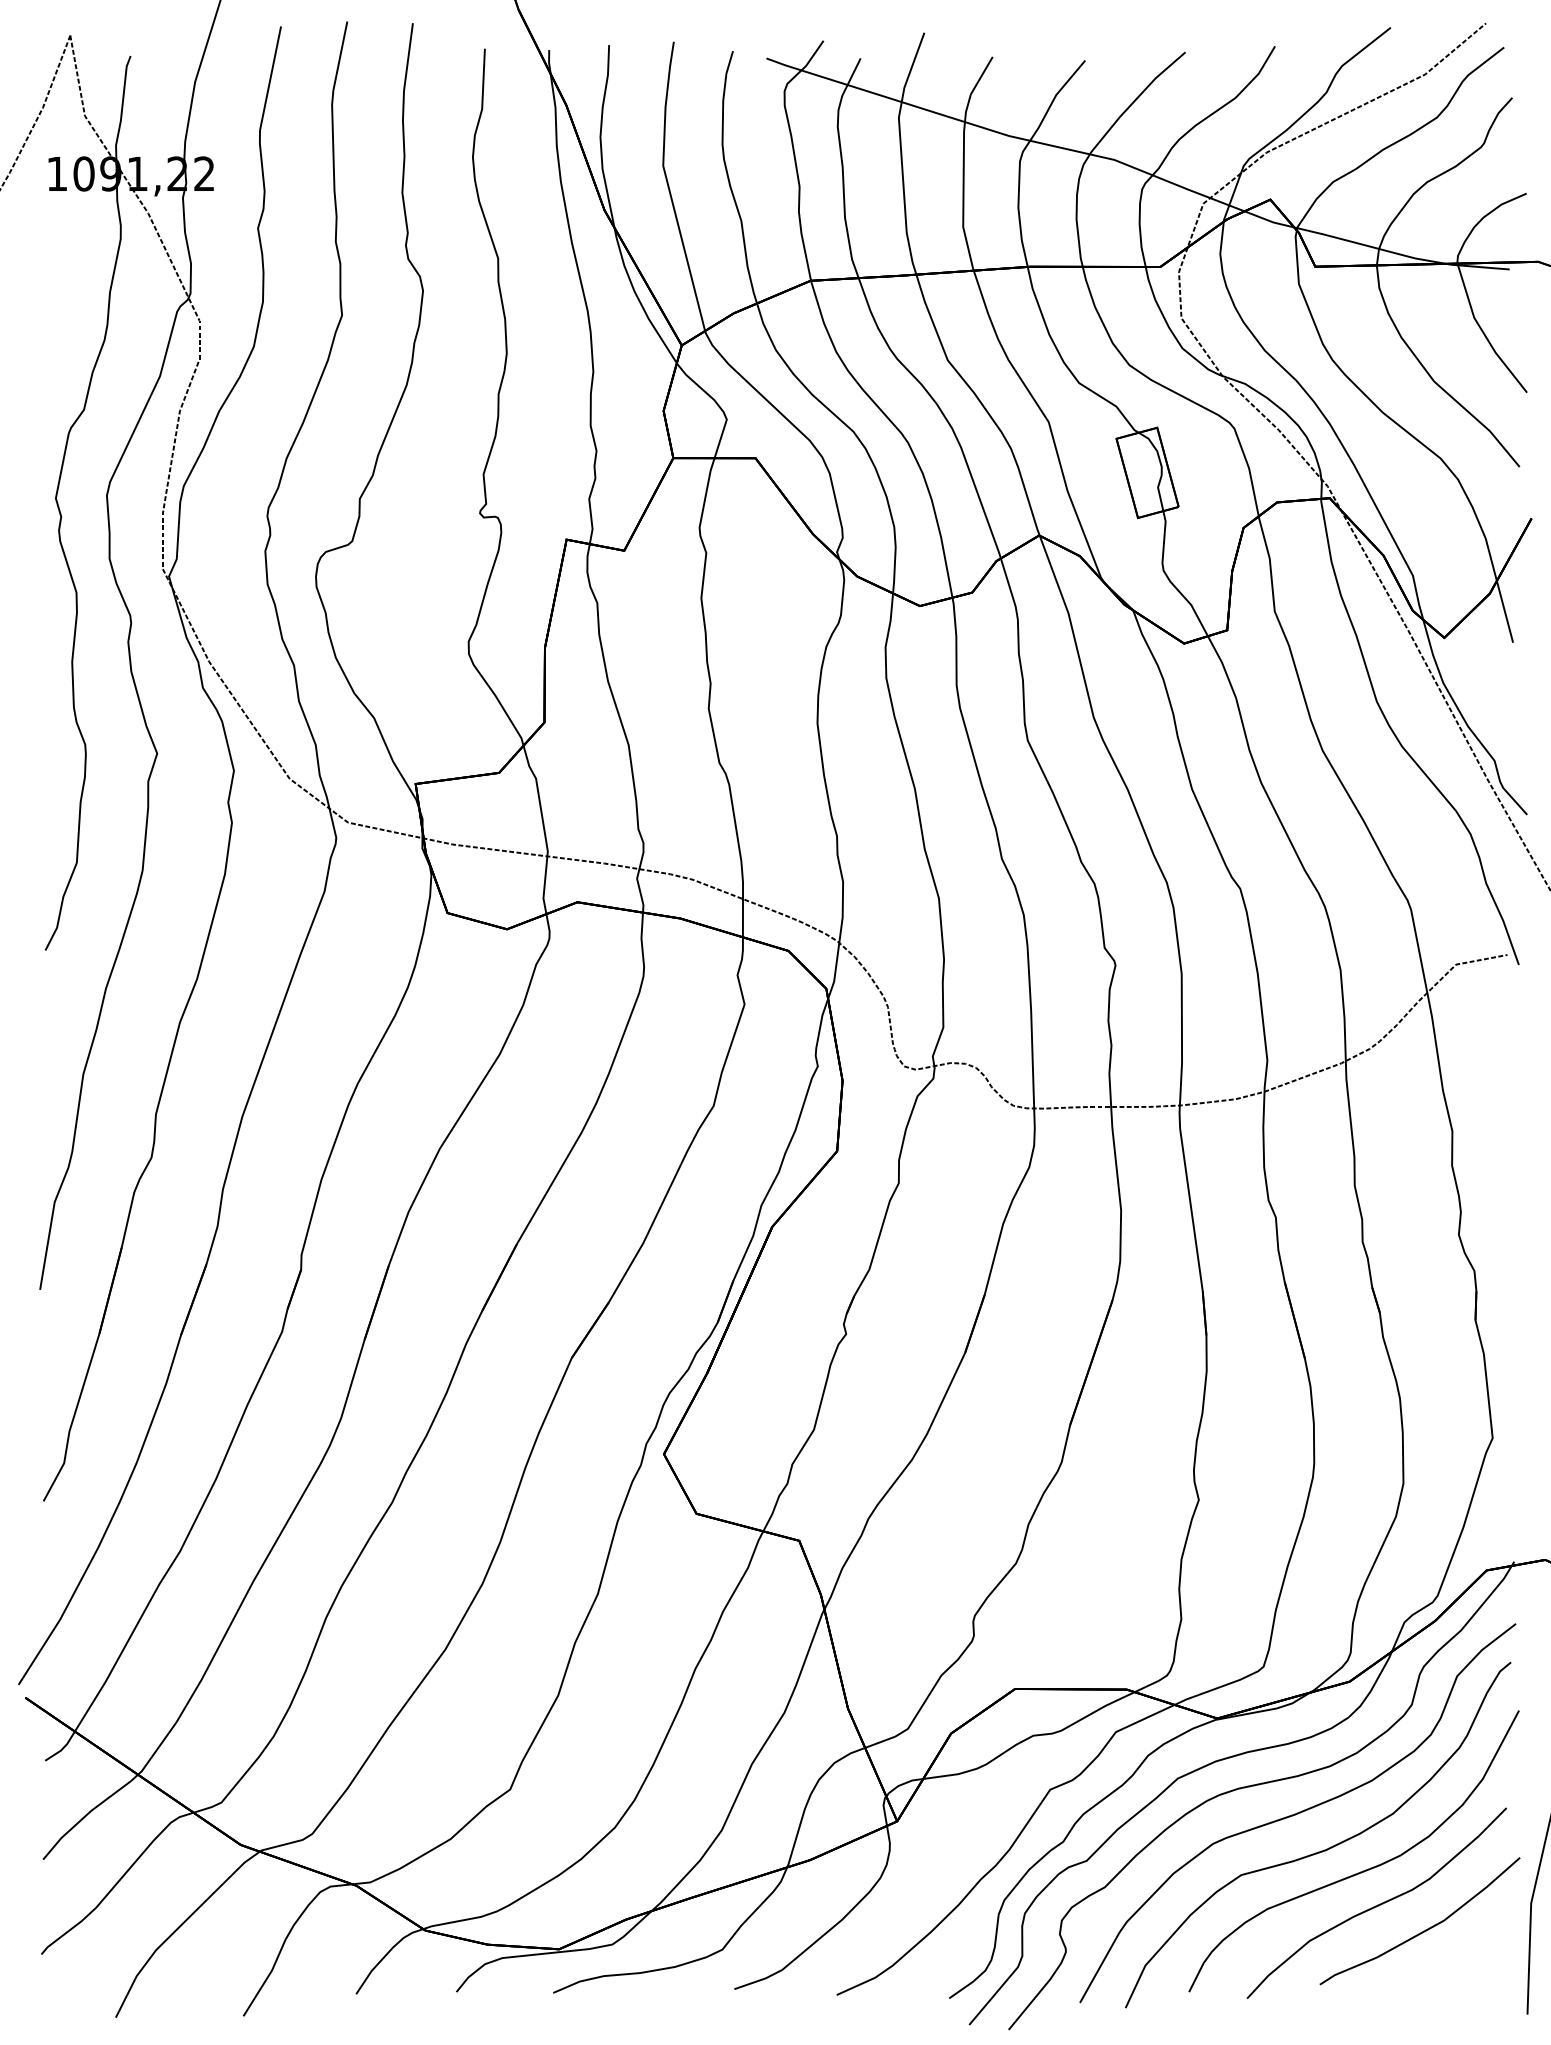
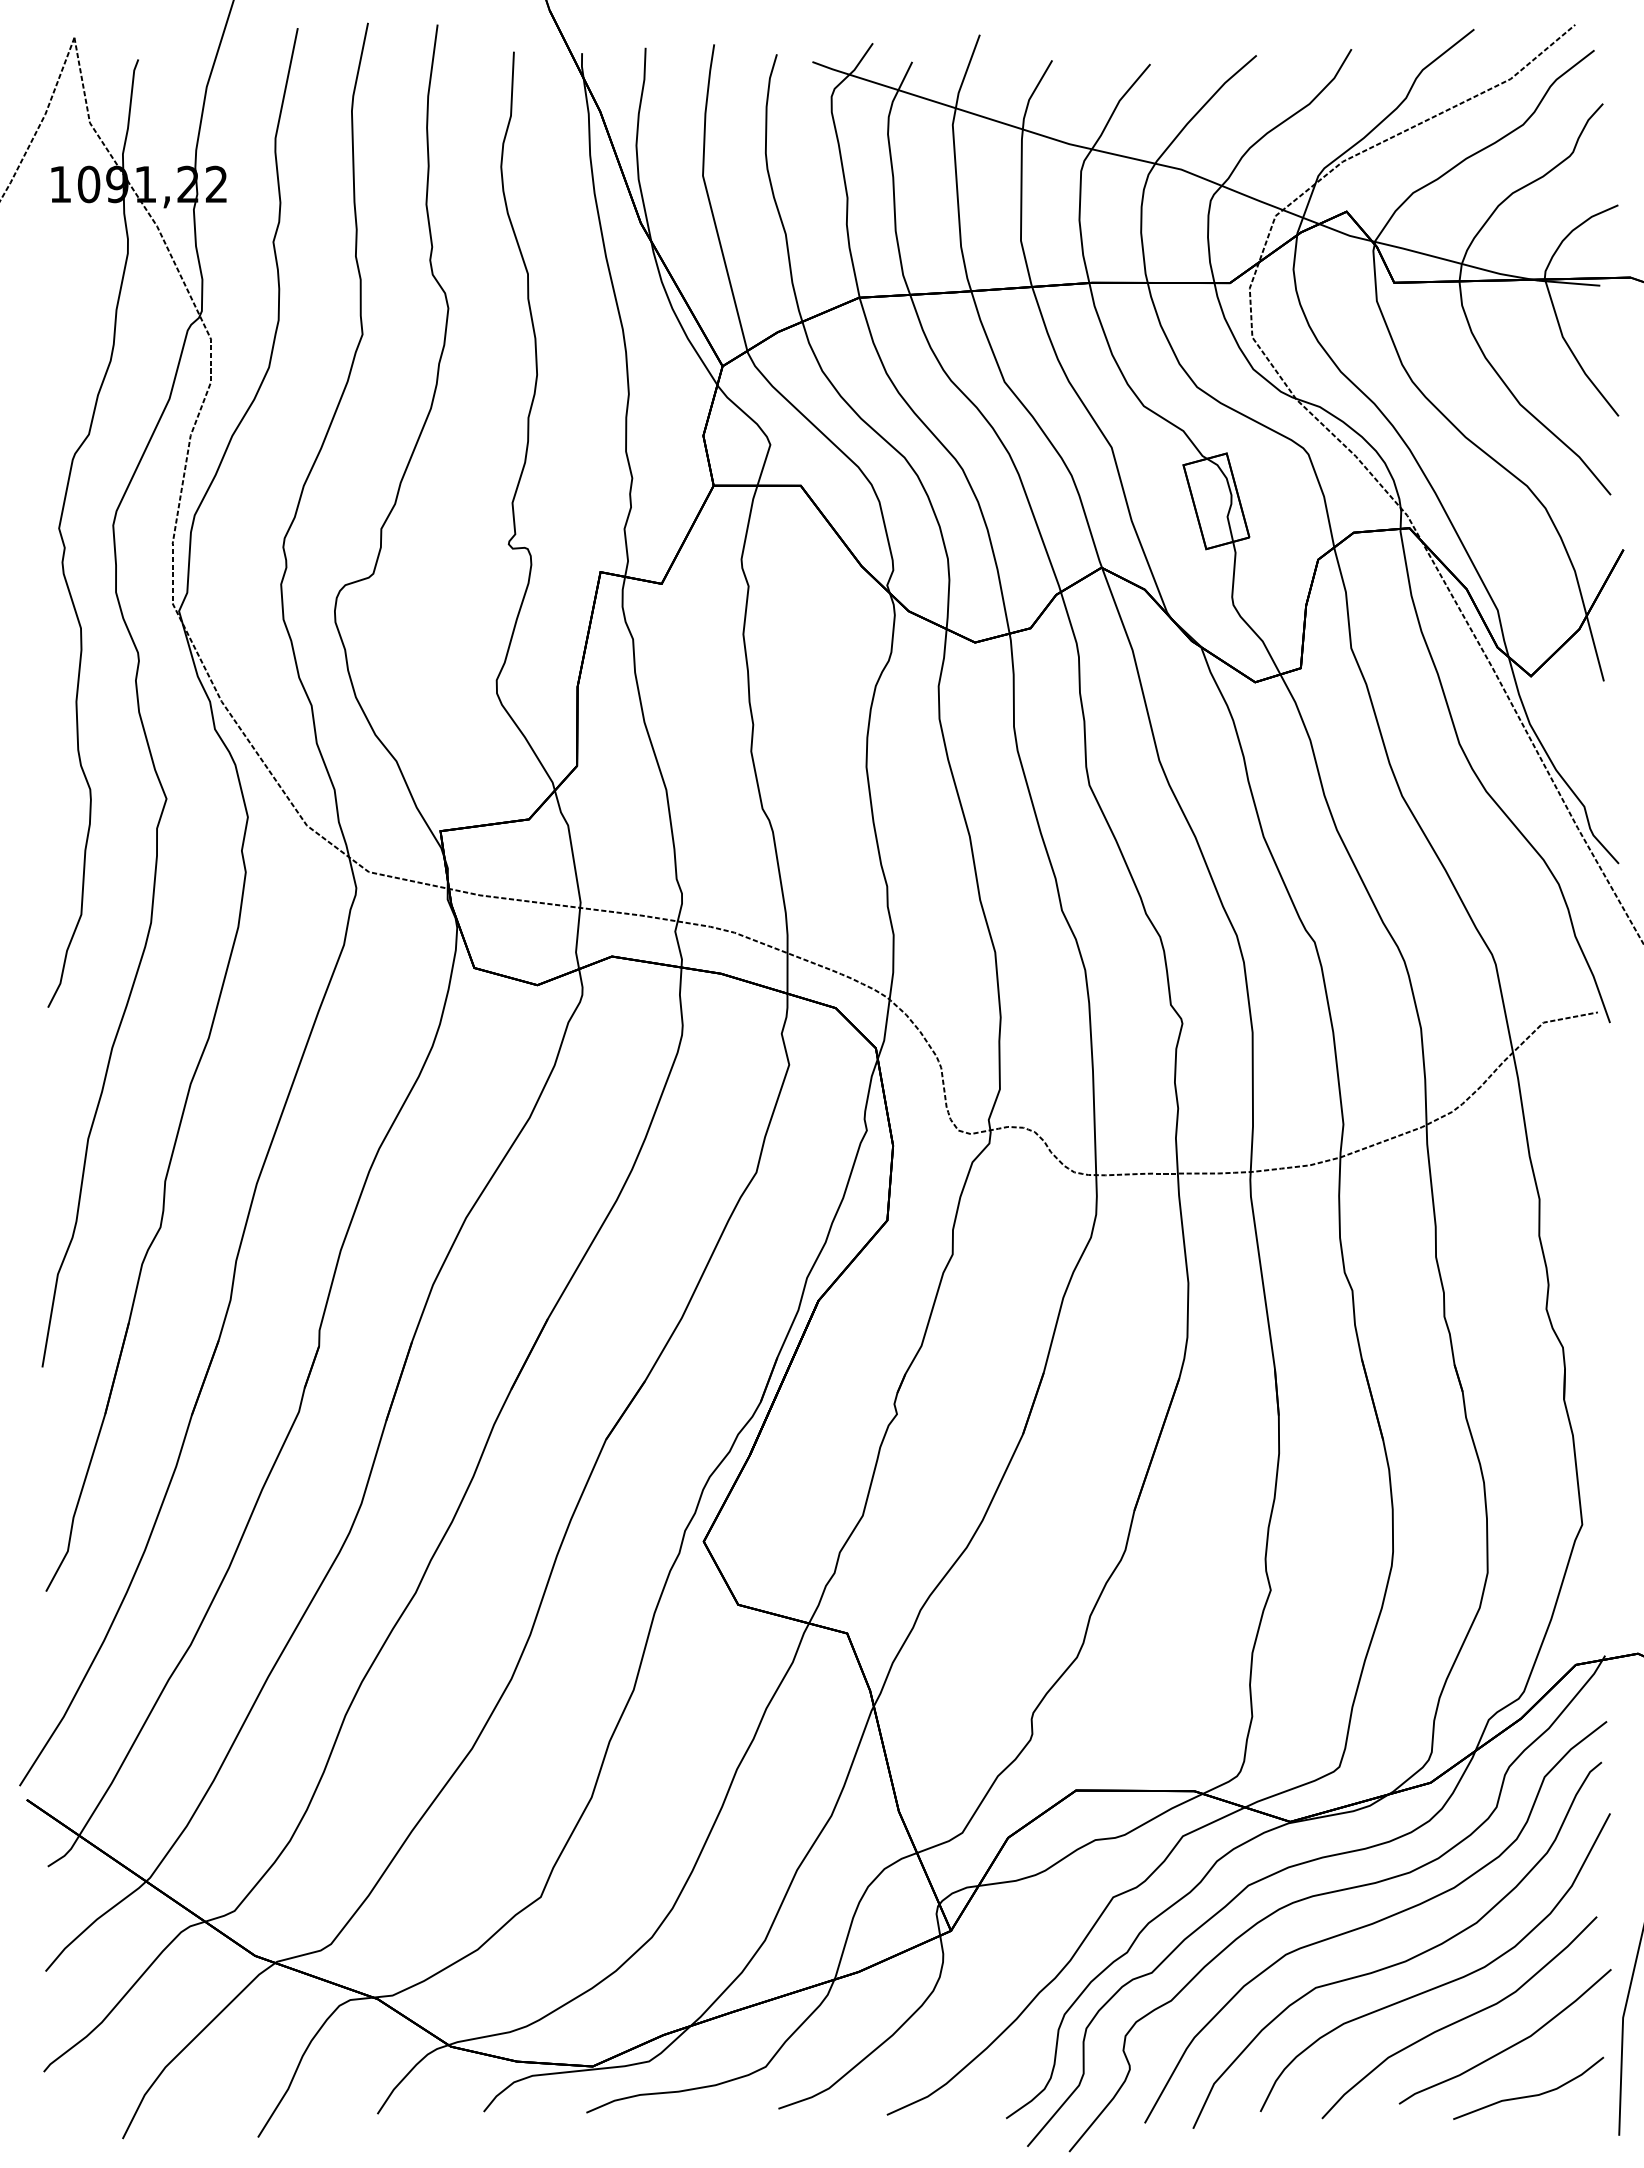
part: (1441, 1976) -> (1528, 2095), added

